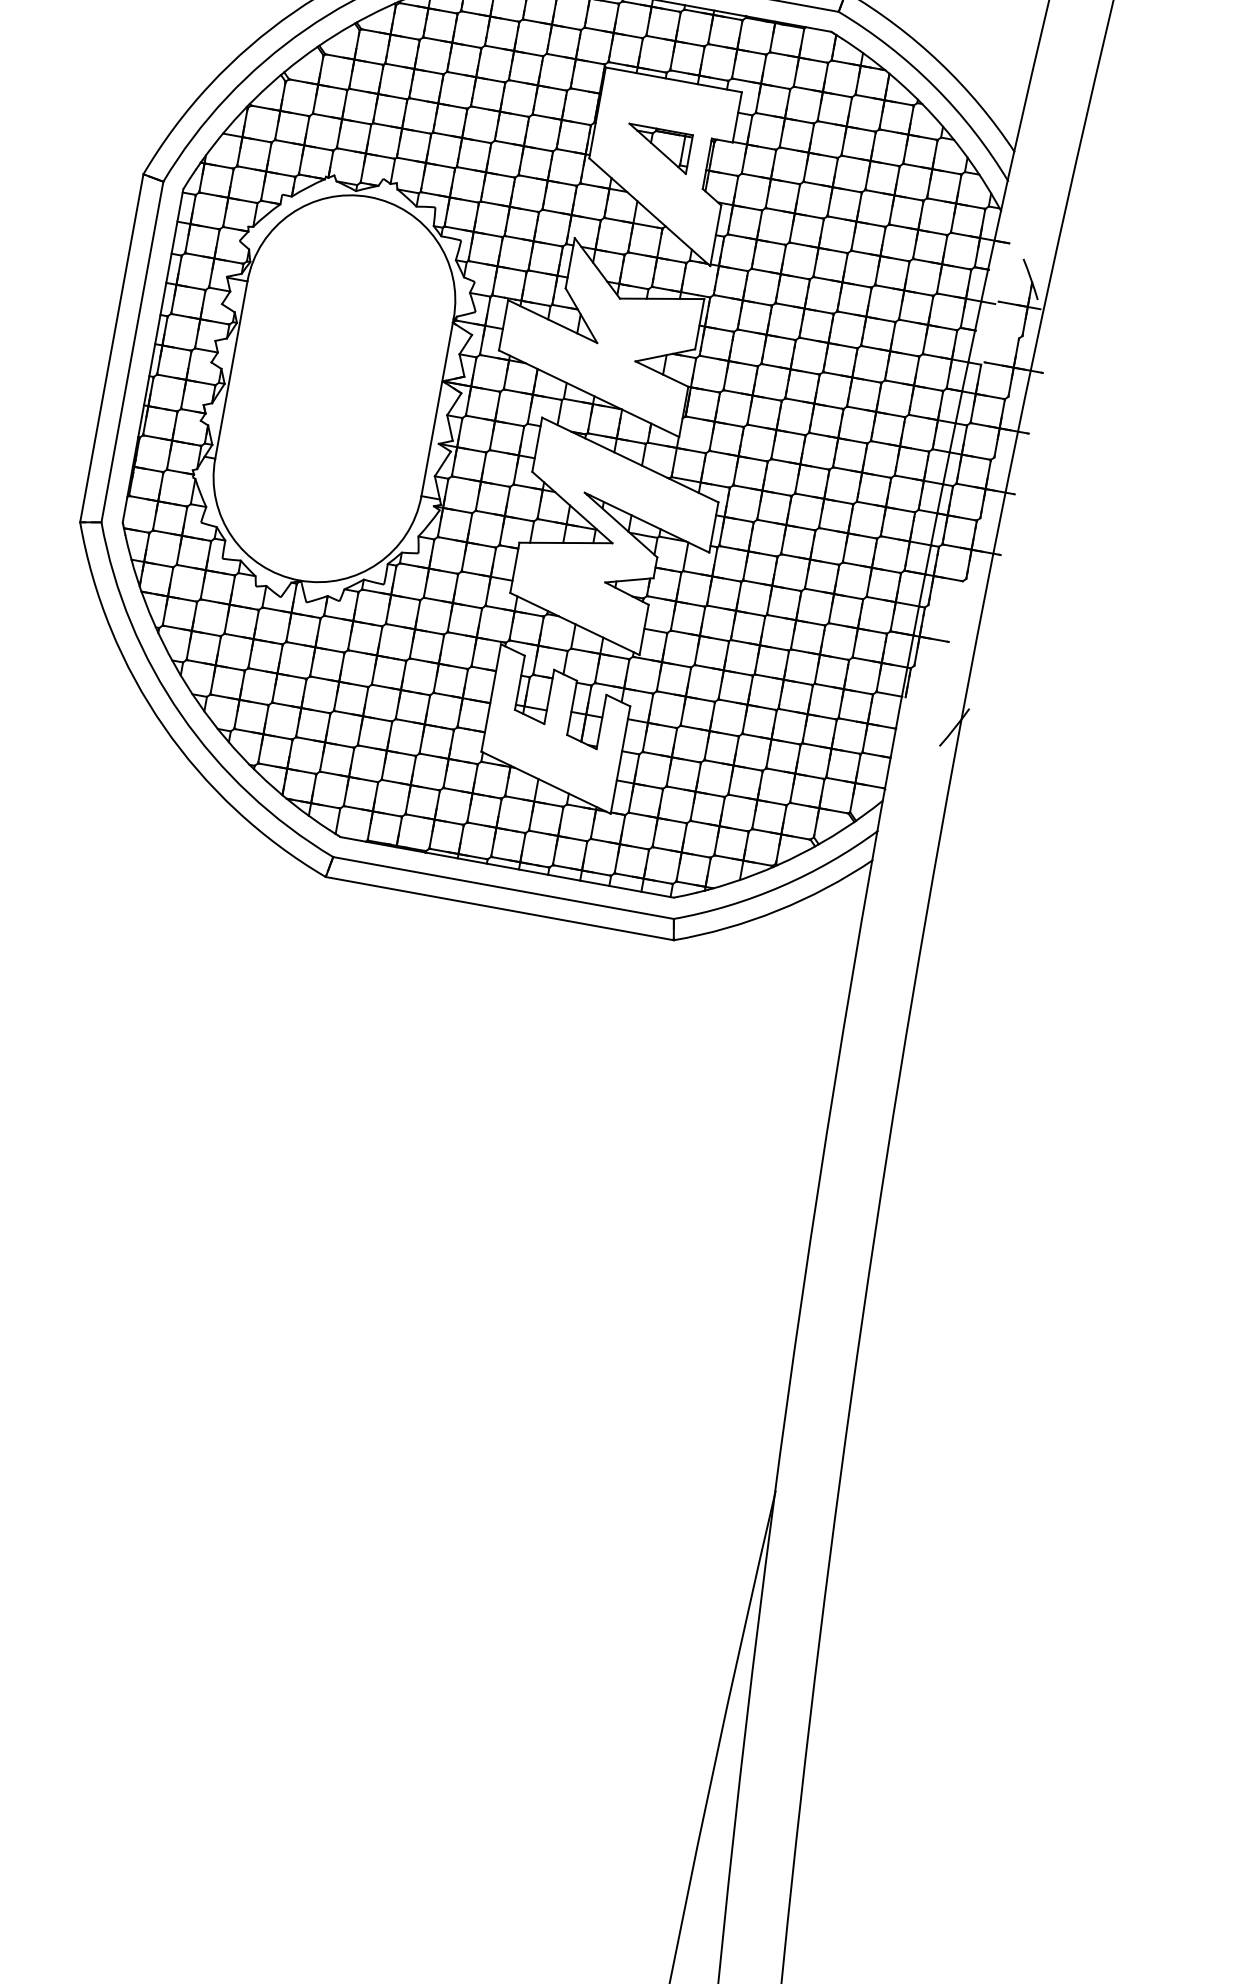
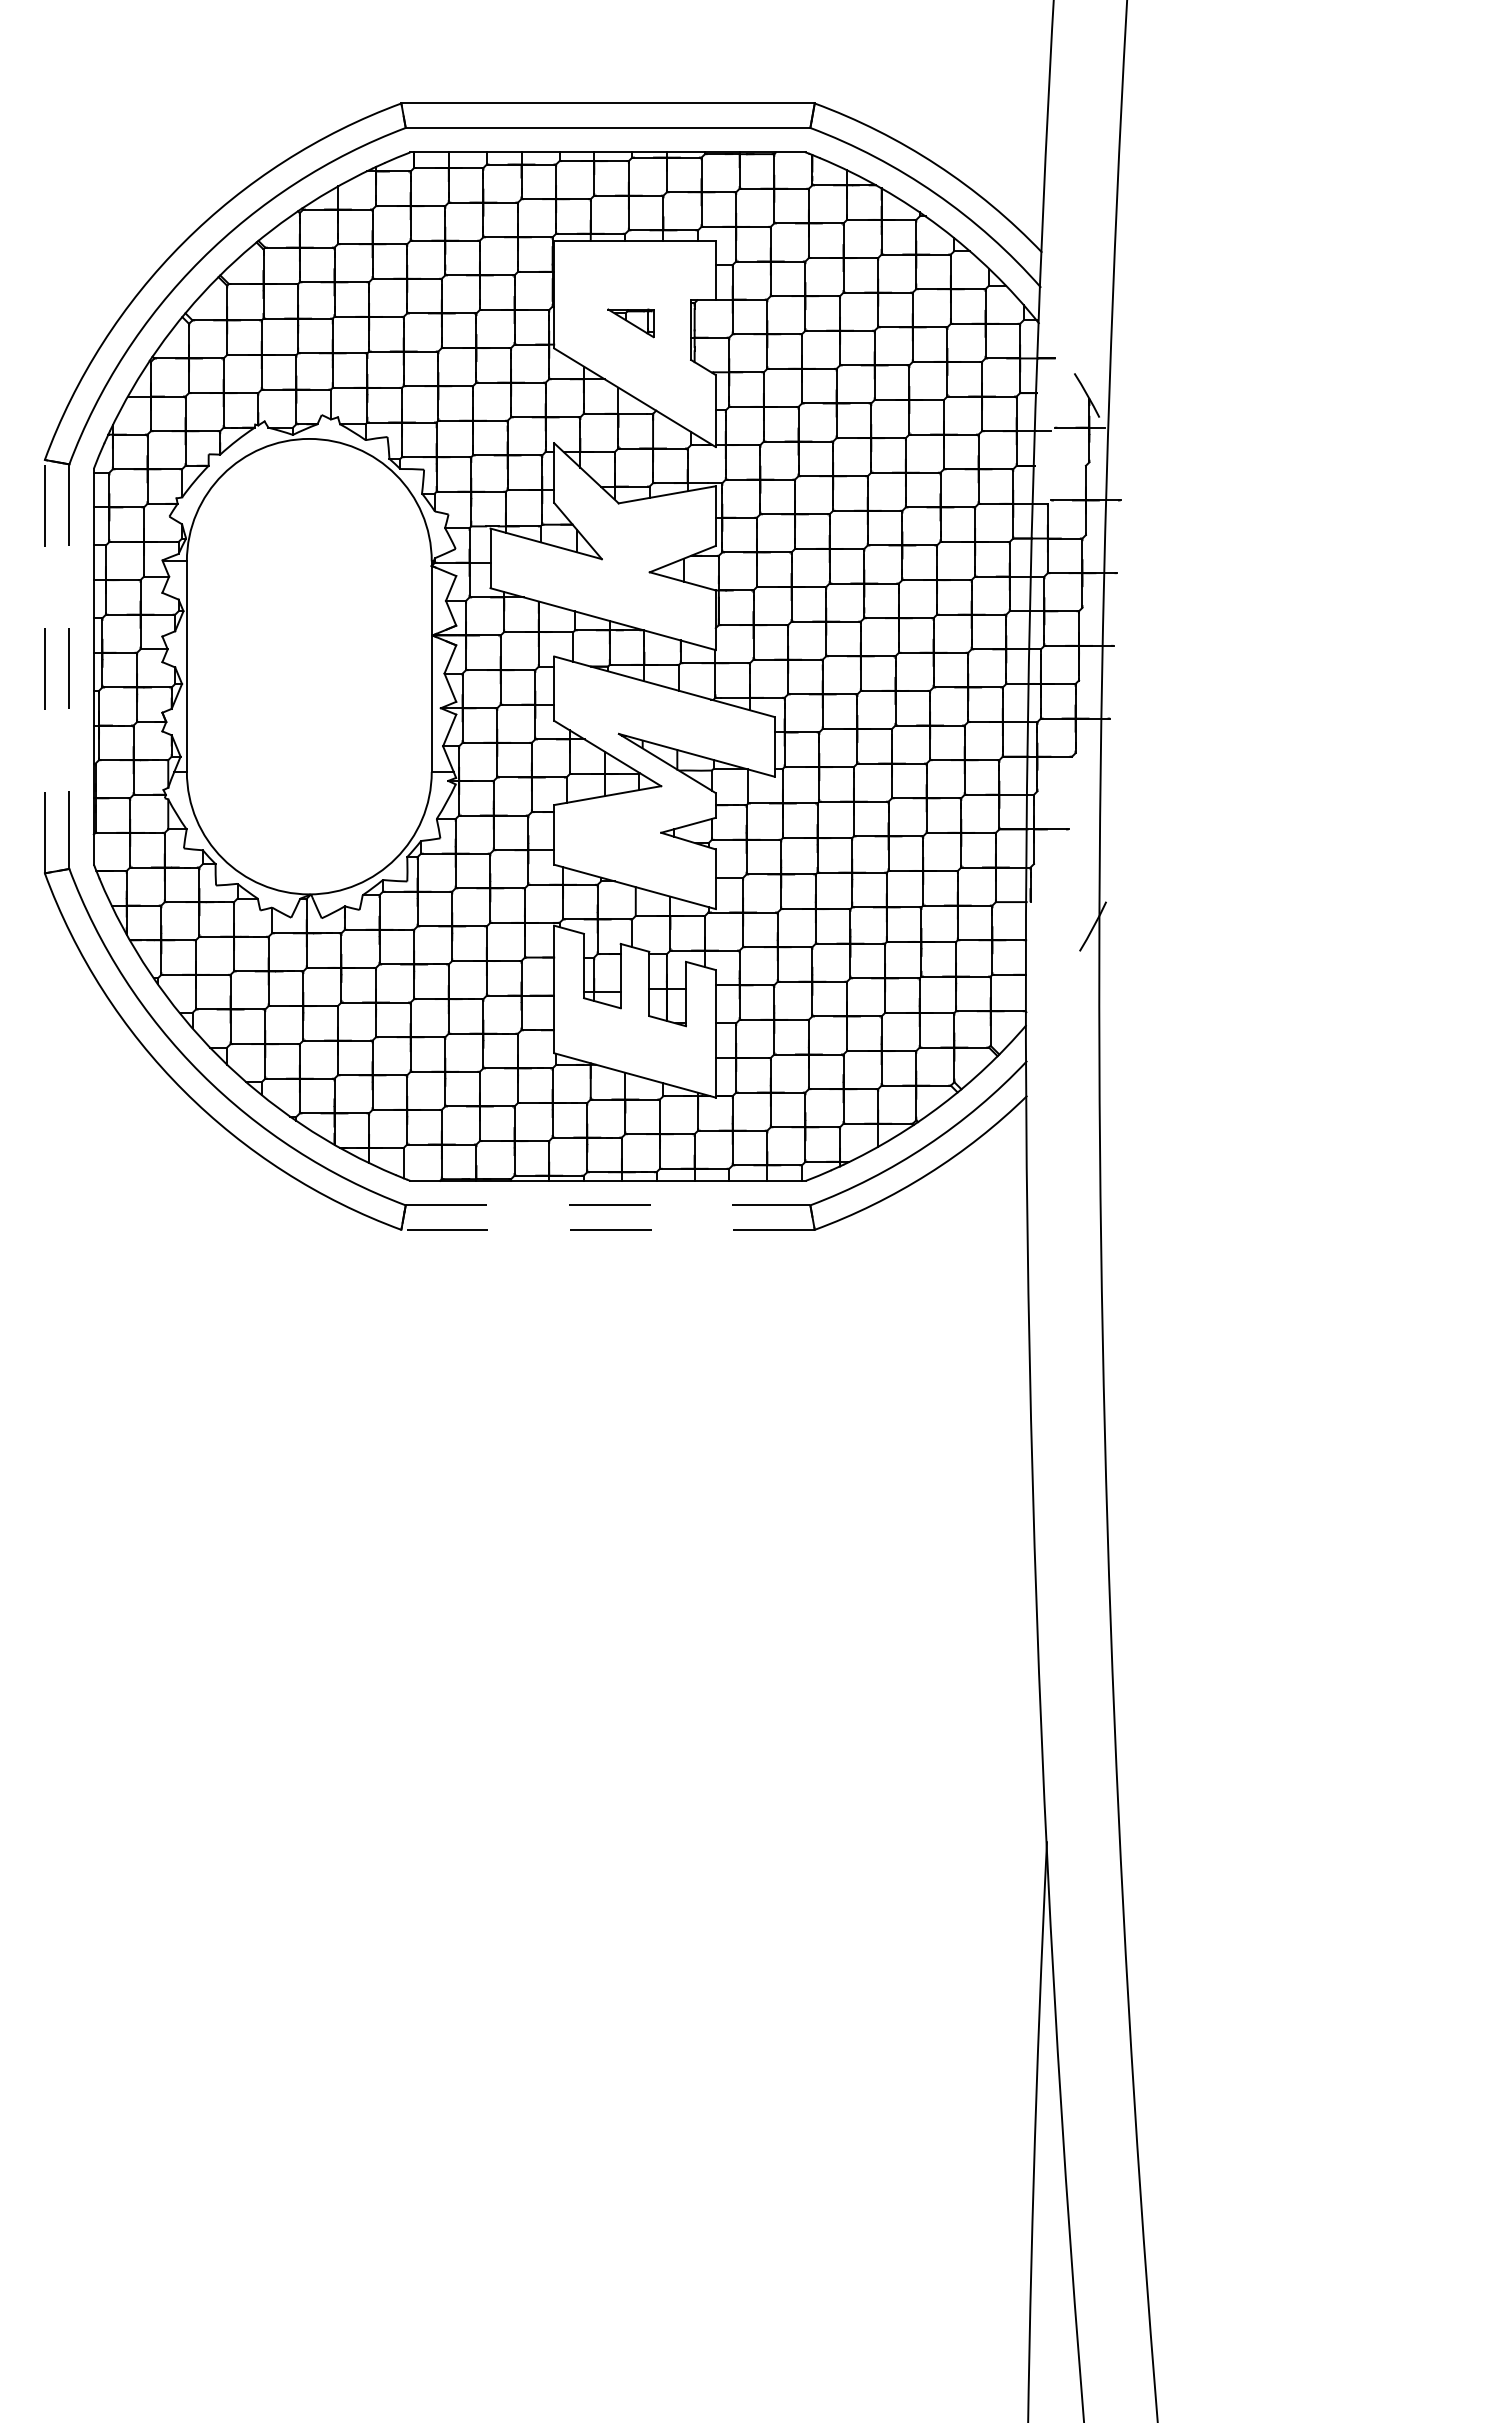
part: (657, 148) -> (630, 323), size x0.6
line: (111, 348) -> (44, 666), solid -> dashed
line: (132, 352) -> (69, 667), solid -> dashed
line: (503, 888) -> (608, 1205), solid -> dashed
line: (500, 908) -> (608, 1229), solid -> dashed

